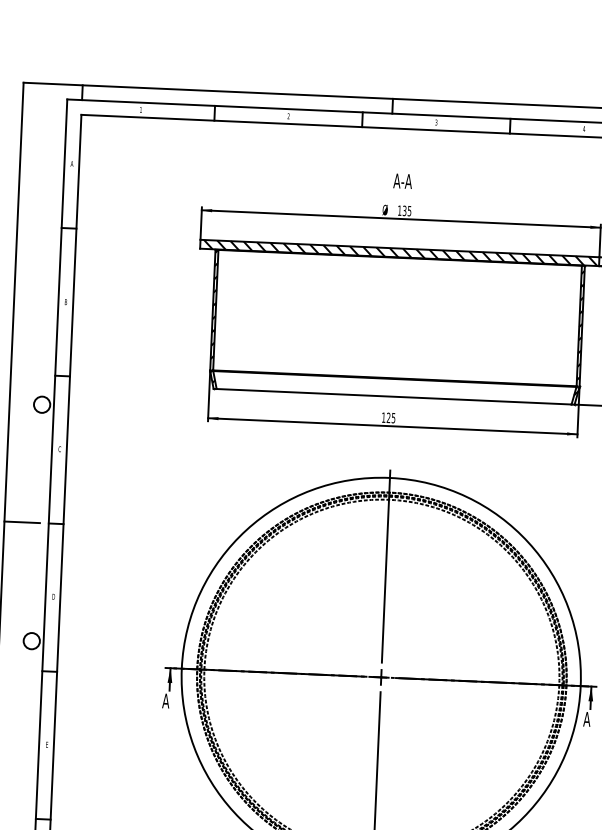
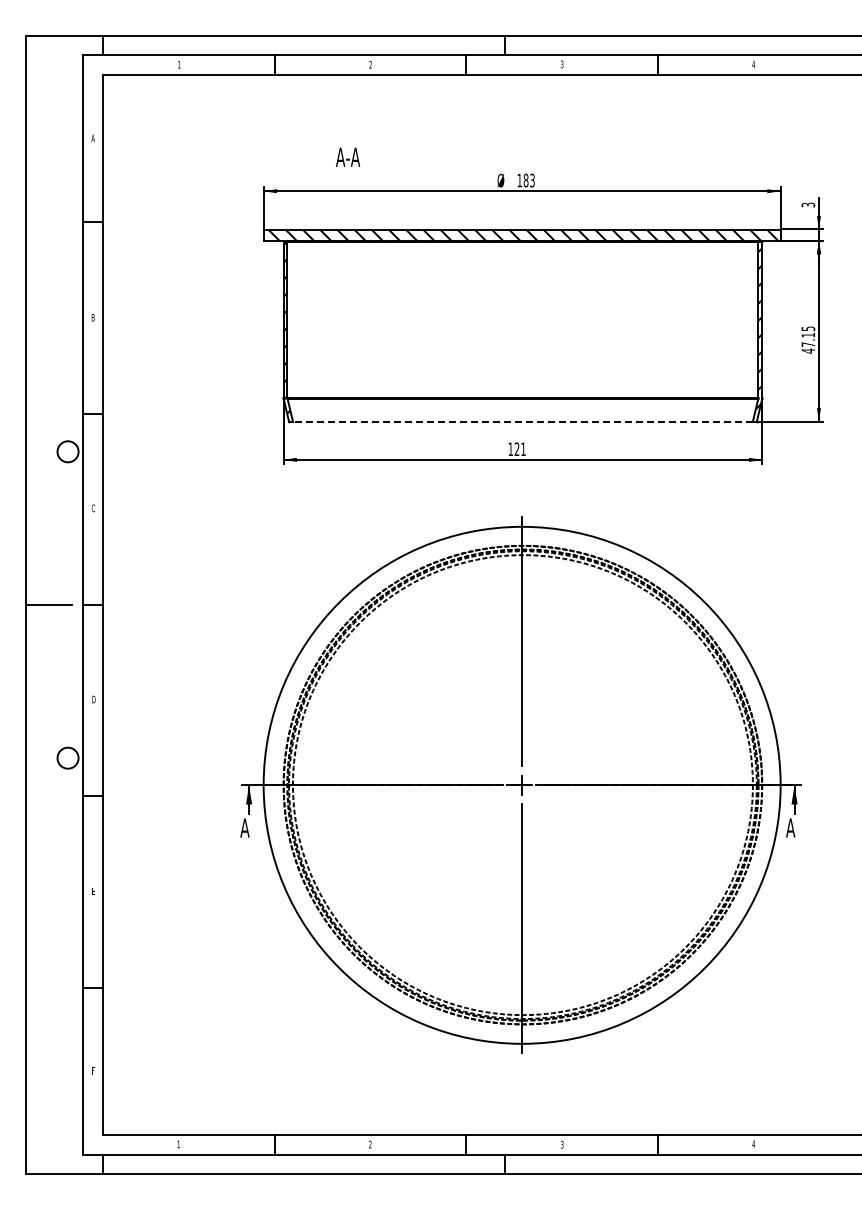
text: (403, 180) -> (348, 156), moved
text: (406, 210) -> (528, 180), 135 -> 183
line: (393, 396) -> (522, 421), solid -> dashed
text: (393, 418) -> (523, 449), 125 -> 121

